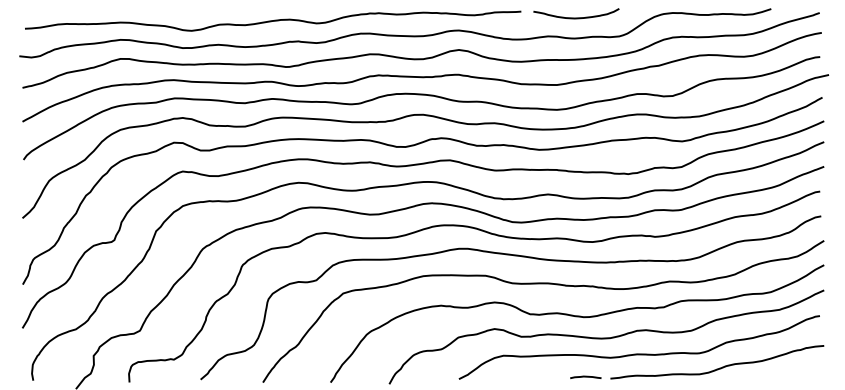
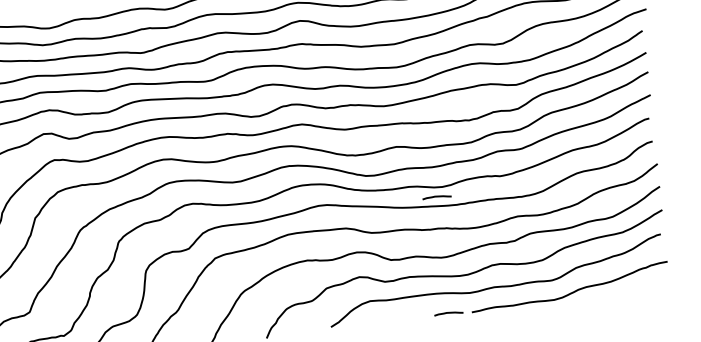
line: (585, 251) -> (436, 196), added

